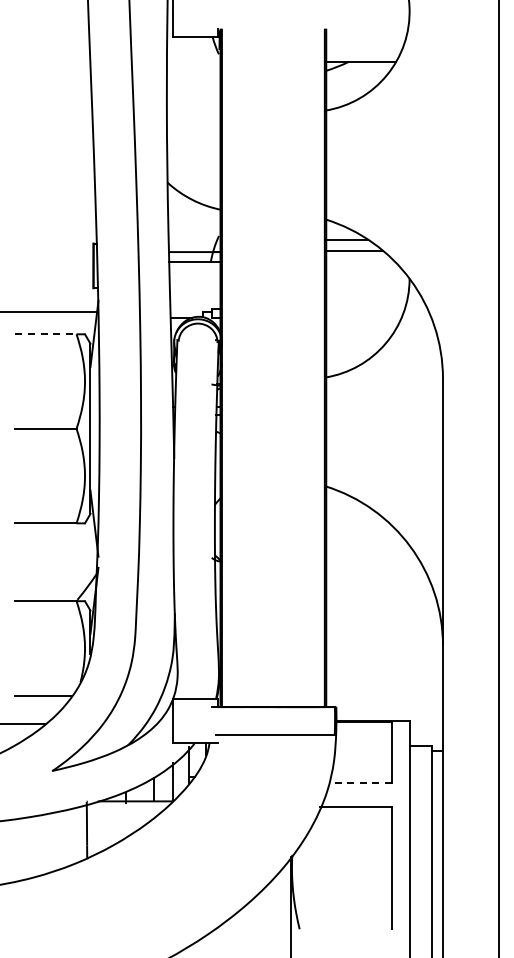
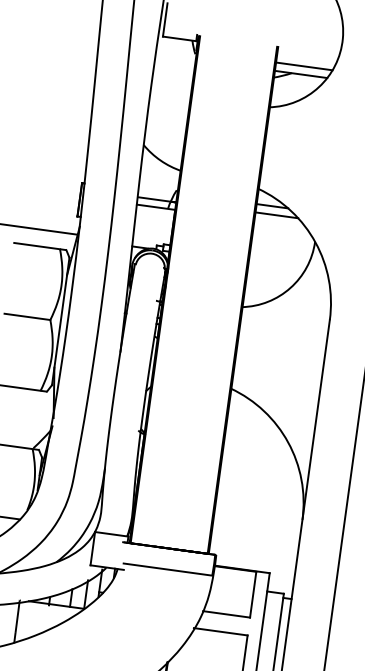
line: (363, 50) -> (303, 66), added
line: (45, 334) -> (36, 246), dashed -> solid
line: (359, 783) -> (225, 614), dashed -> solid

